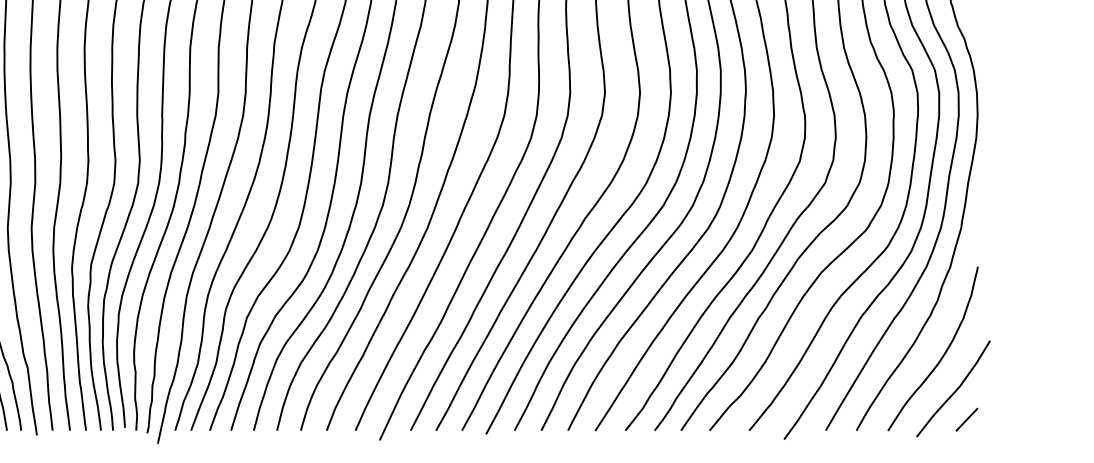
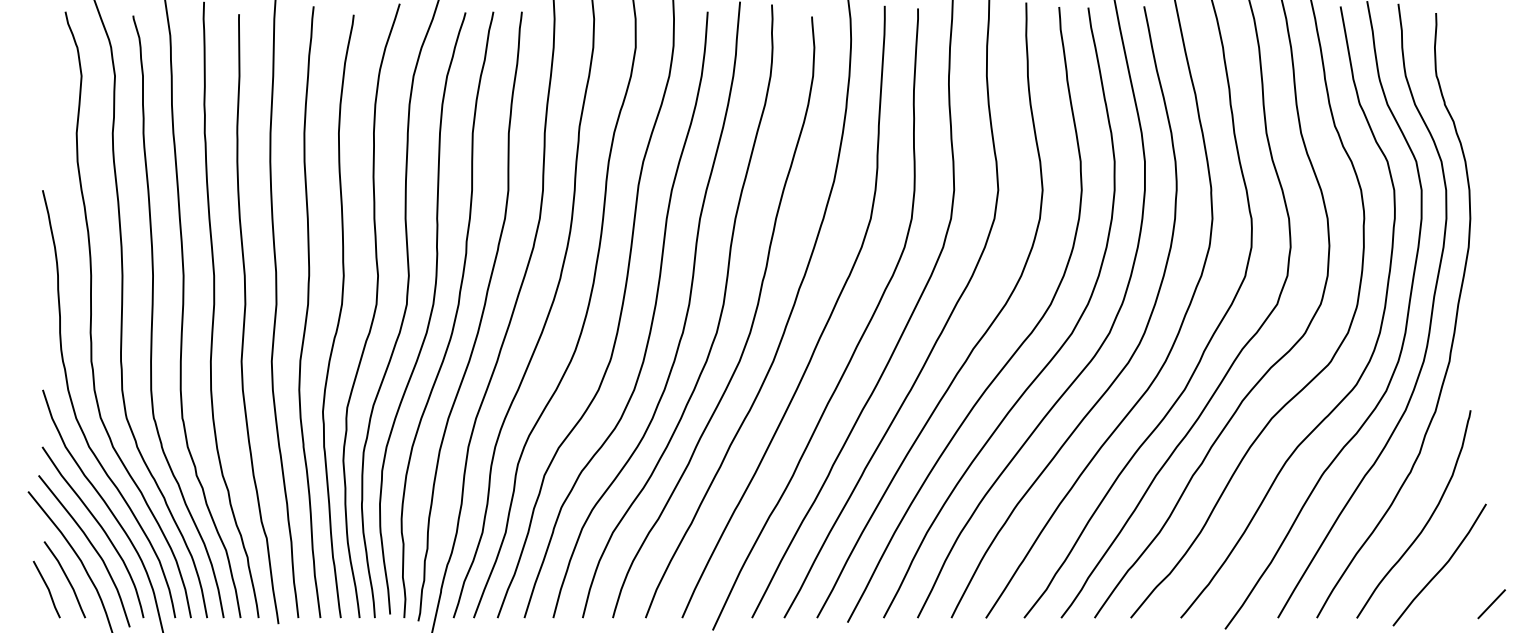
line: (966, 419) -> (1491, 604), moved

